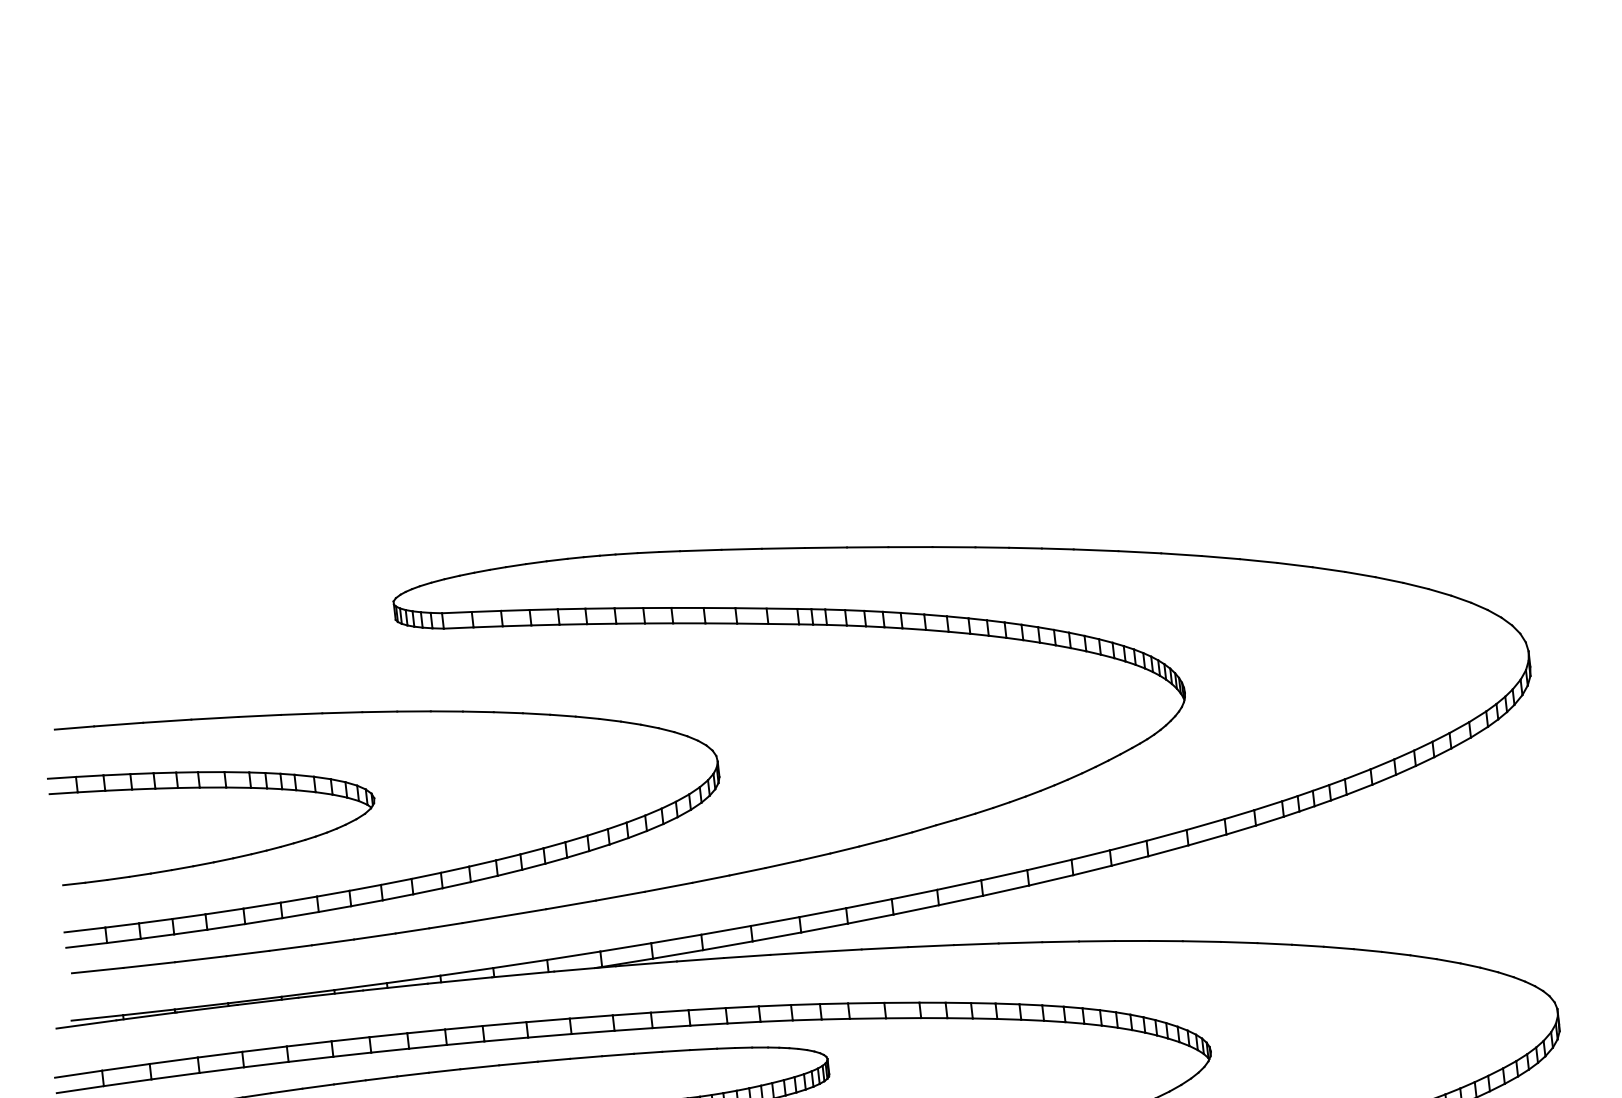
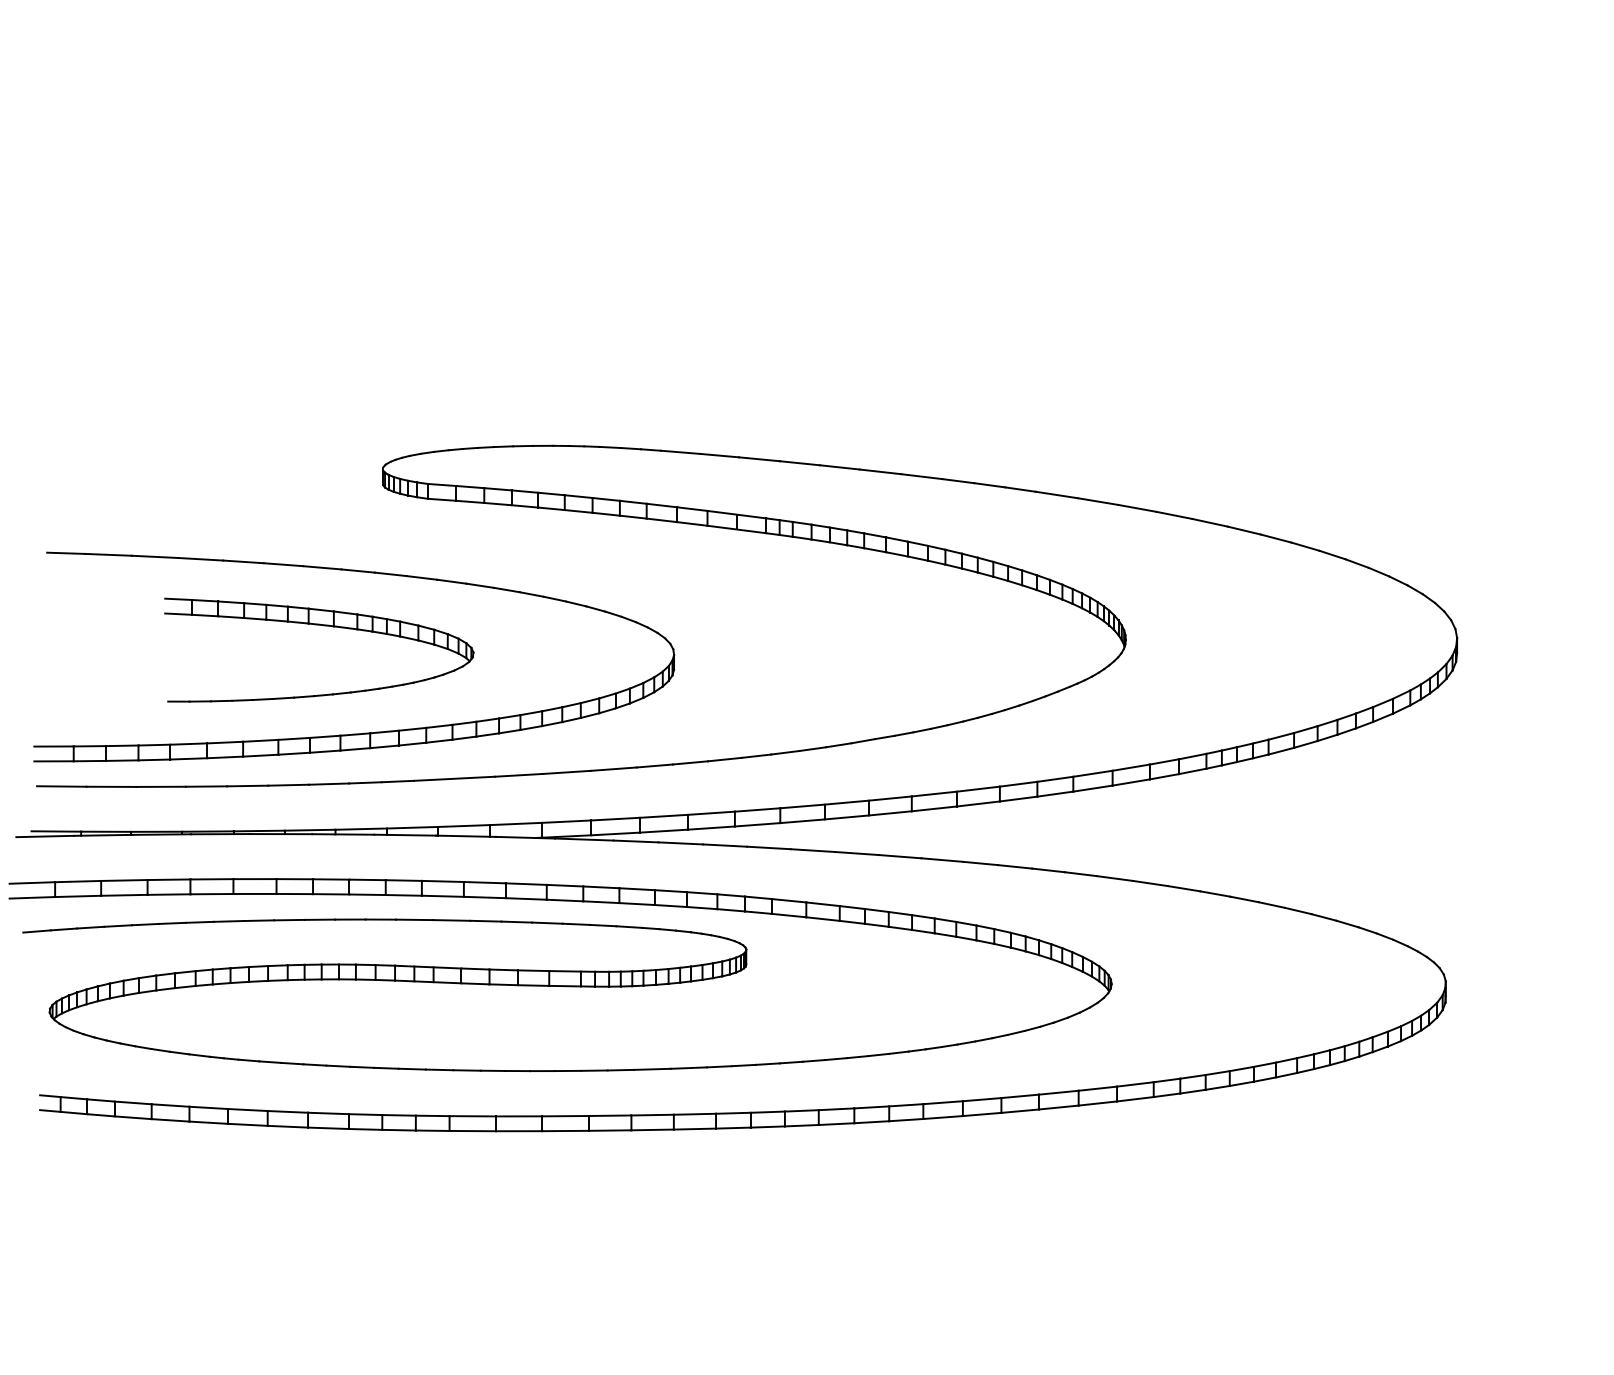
part: (215, 788) -> (323, 626), moved

